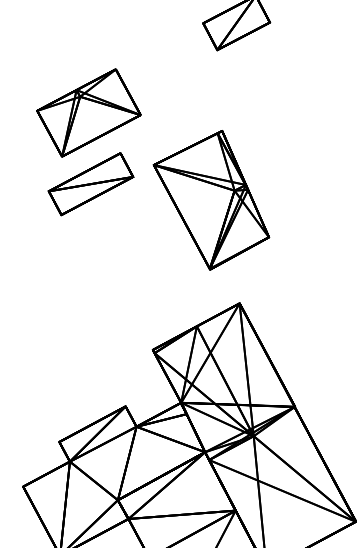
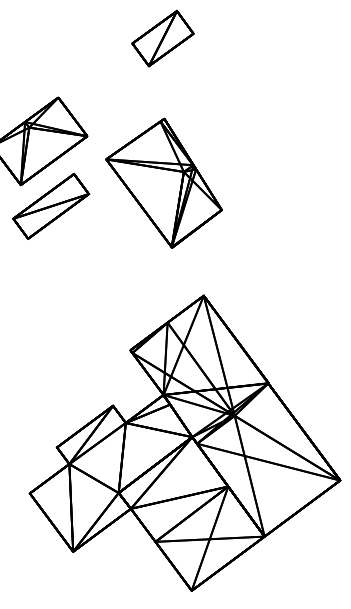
part: (211, 198) -> (163, 182), moved

